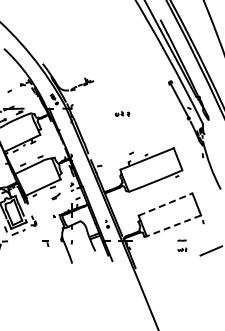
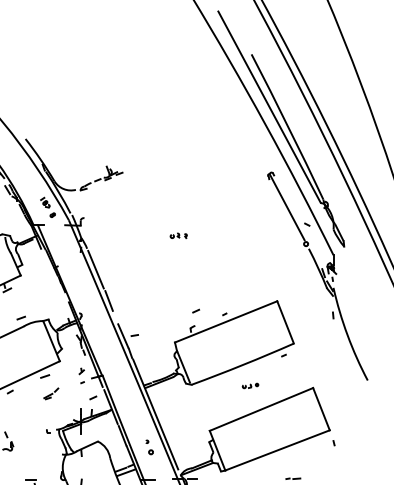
part: (122, 114) -> (178, 236), size x0.62
part: (159, 192) -> (249, 386), added
line: (166, 204) -> (263, 409), dashed -> solid
line: (173, 226) -> (276, 451), dashed -> solid

